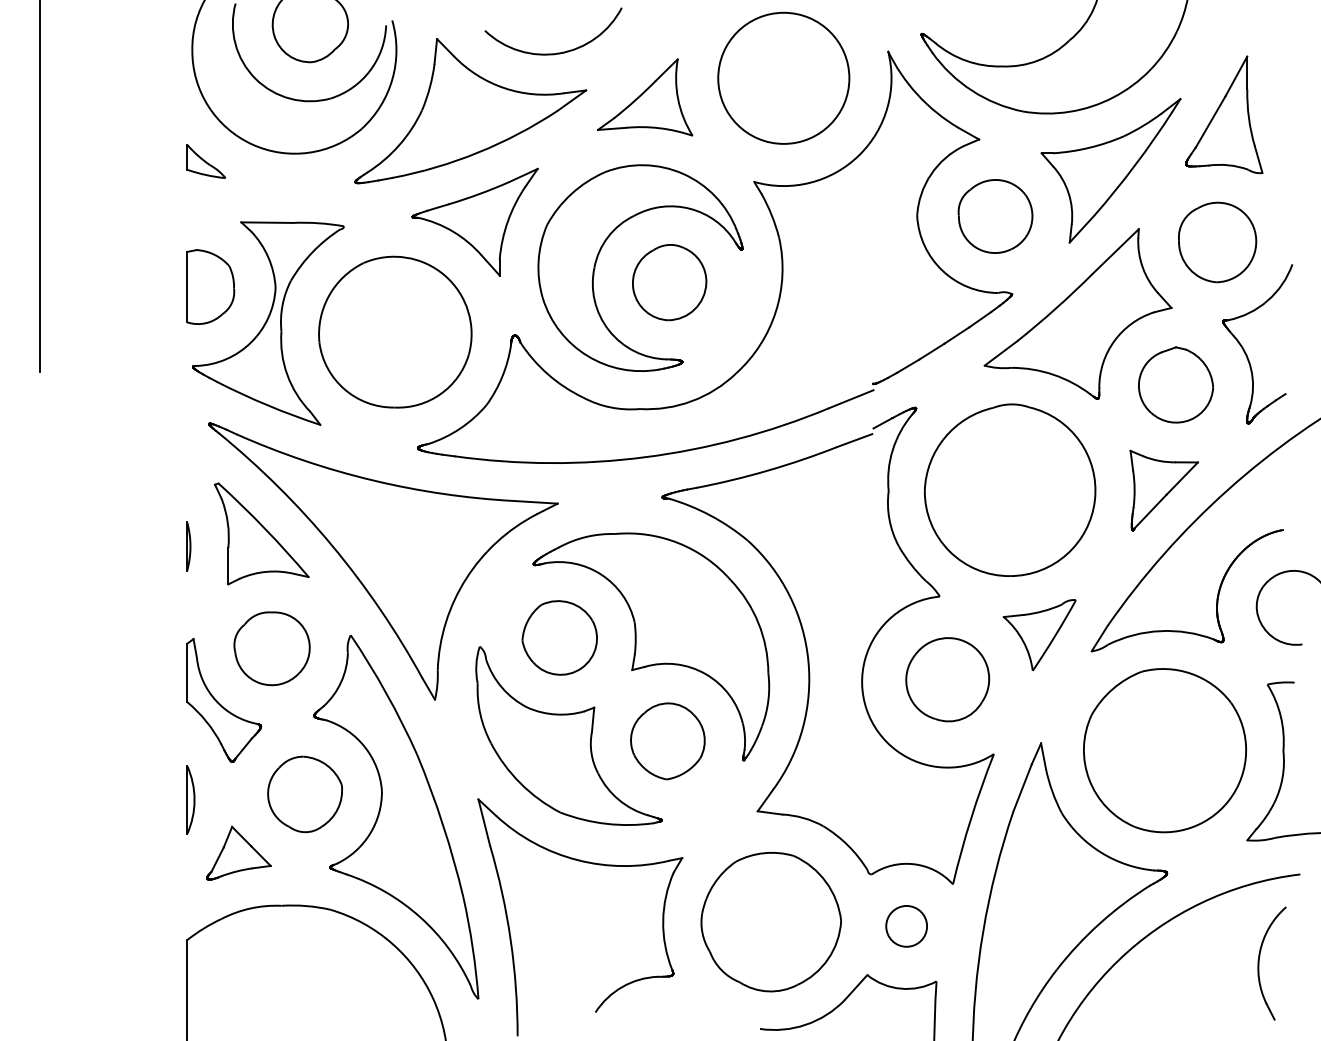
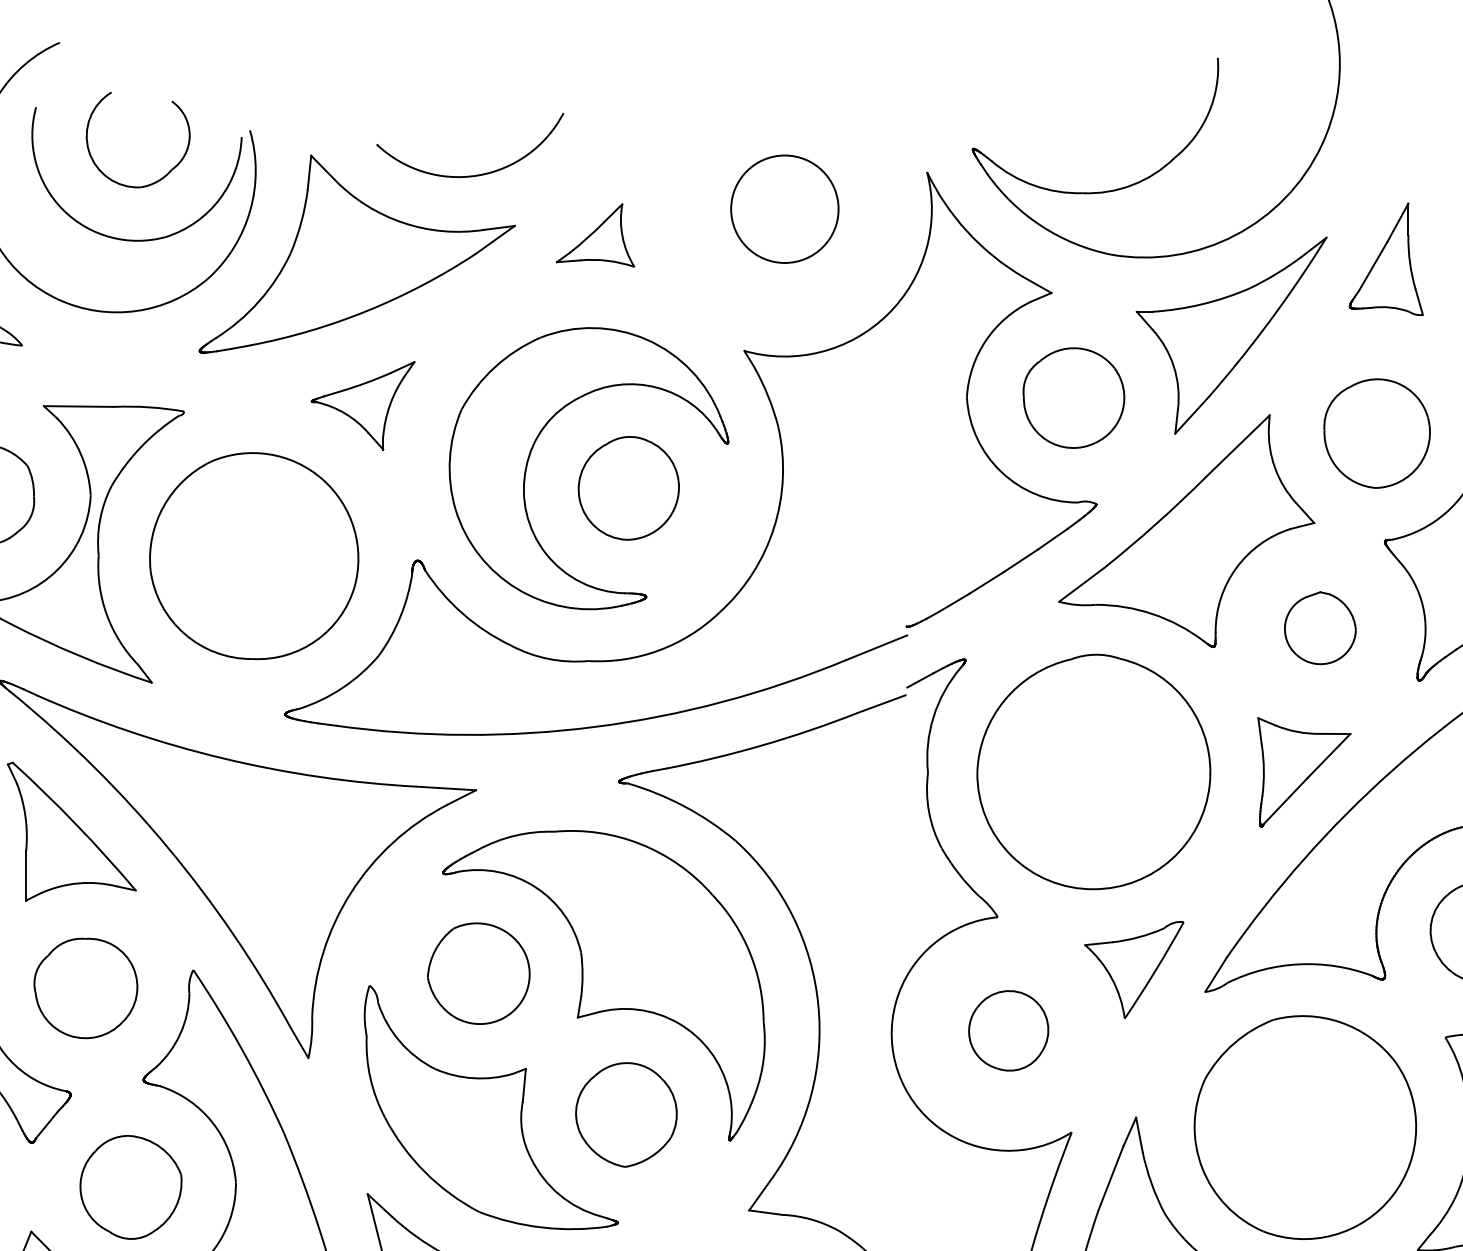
circle: (783, 77) -> (784, 208), size x0.6
part: (645, 97) -> (595, 235), size x0.6
part: (1224, 114) -> (1386, 258), size x0.7
part: (474, 221) -> (362, 404), size x0.6
part: (1175, 384) -> (1319, 627), size x0.7
part: (947, 679) -> (1008, 1030), size x0.7

